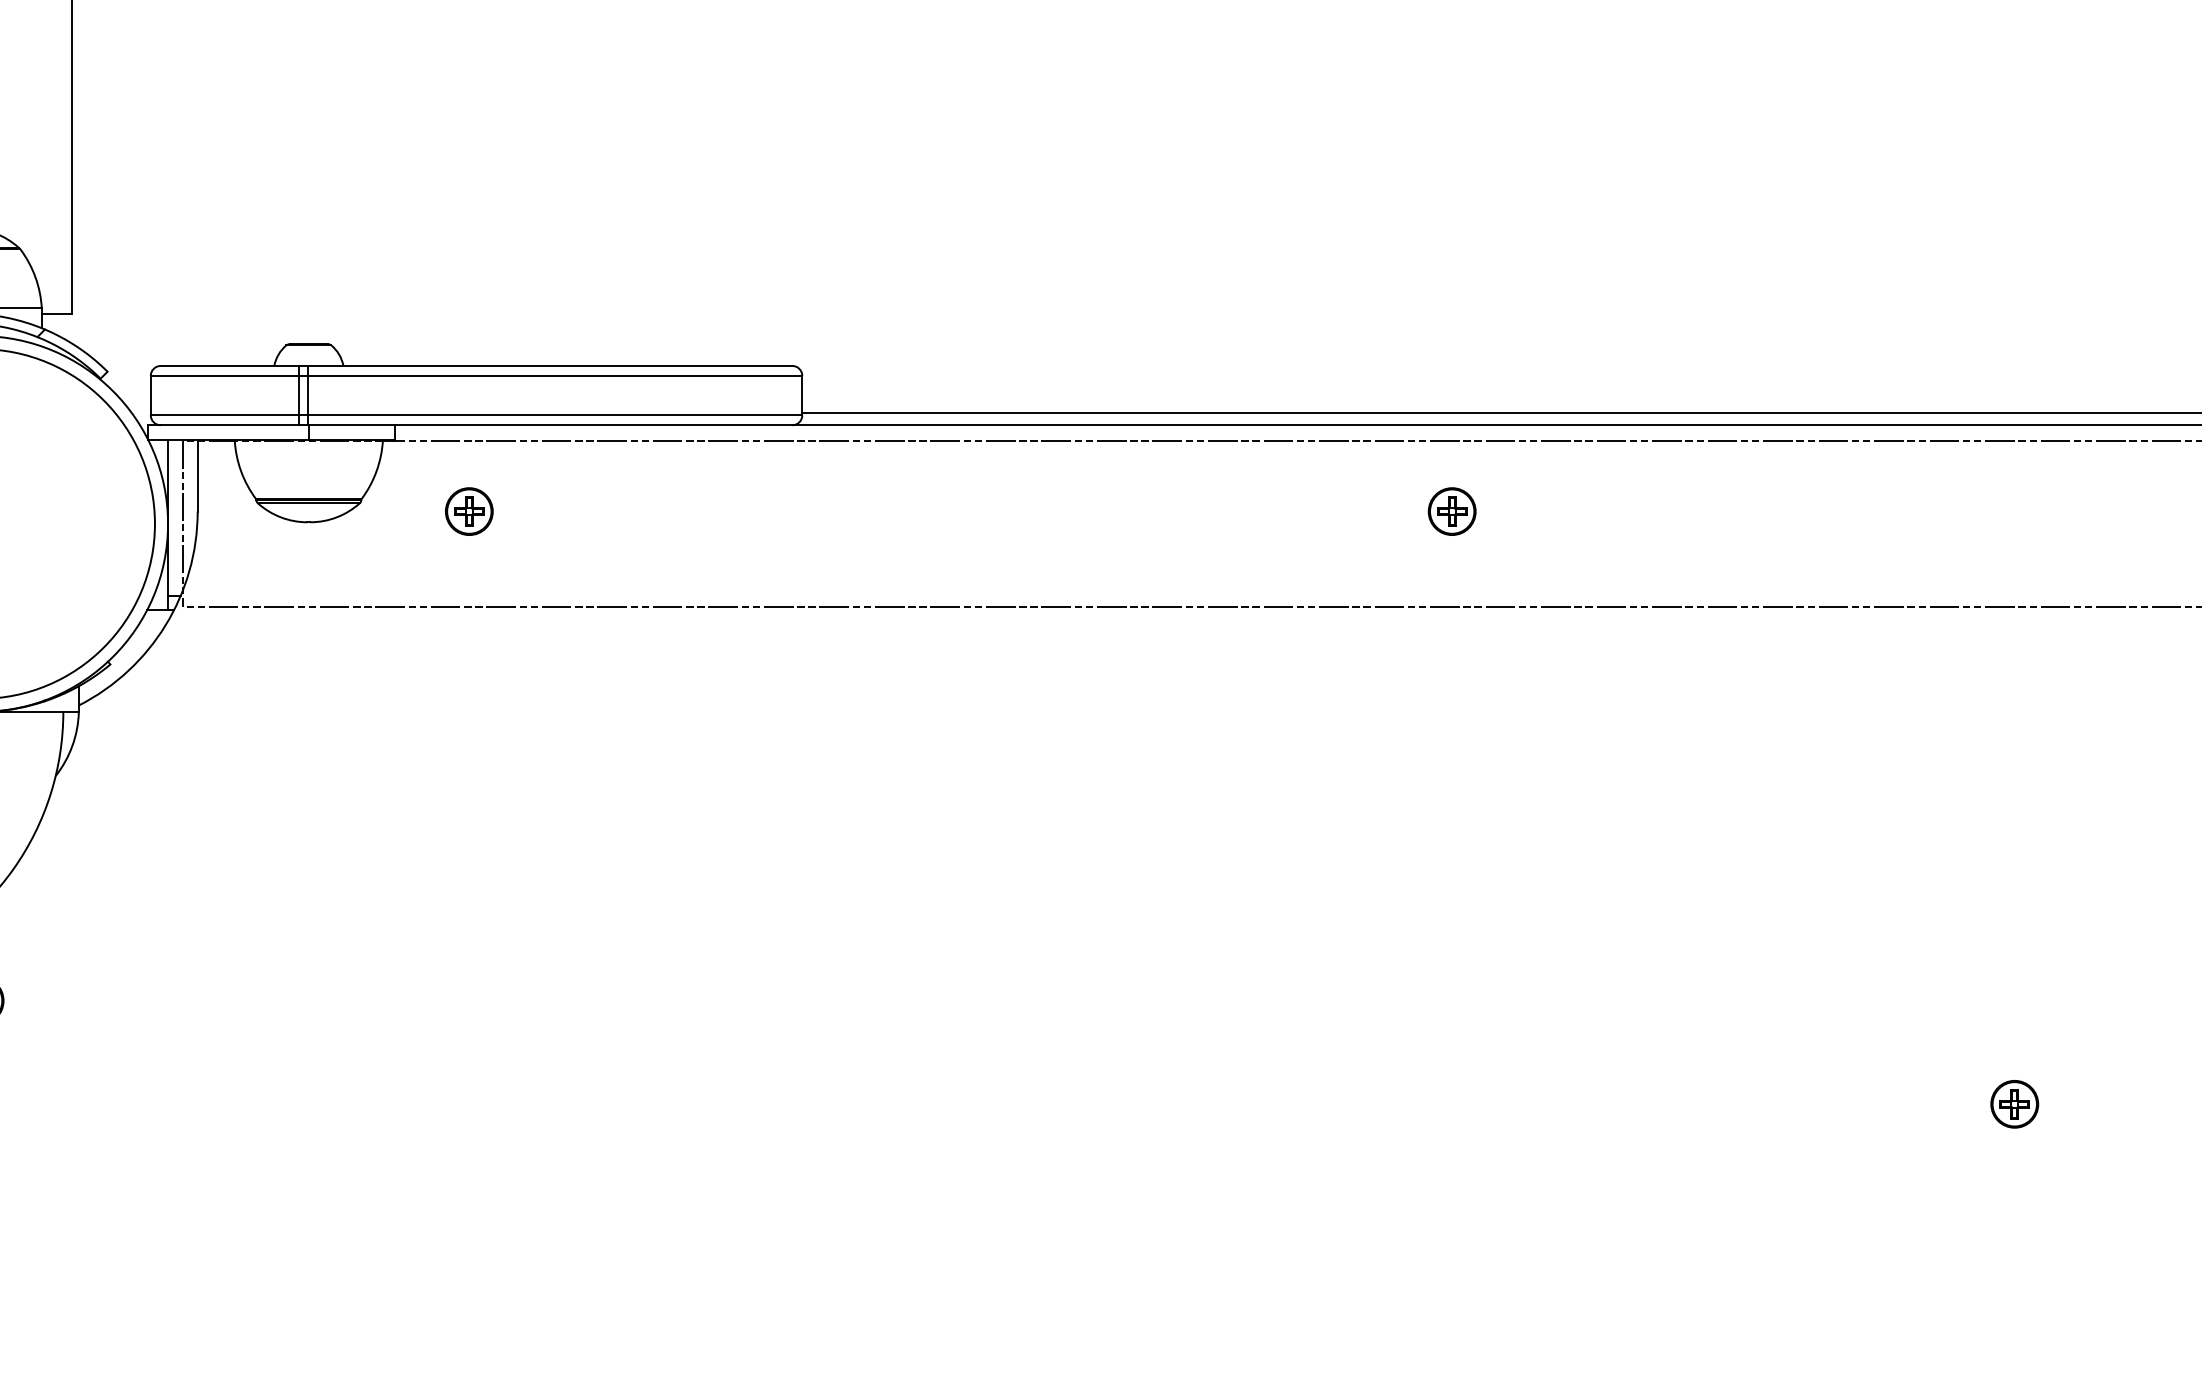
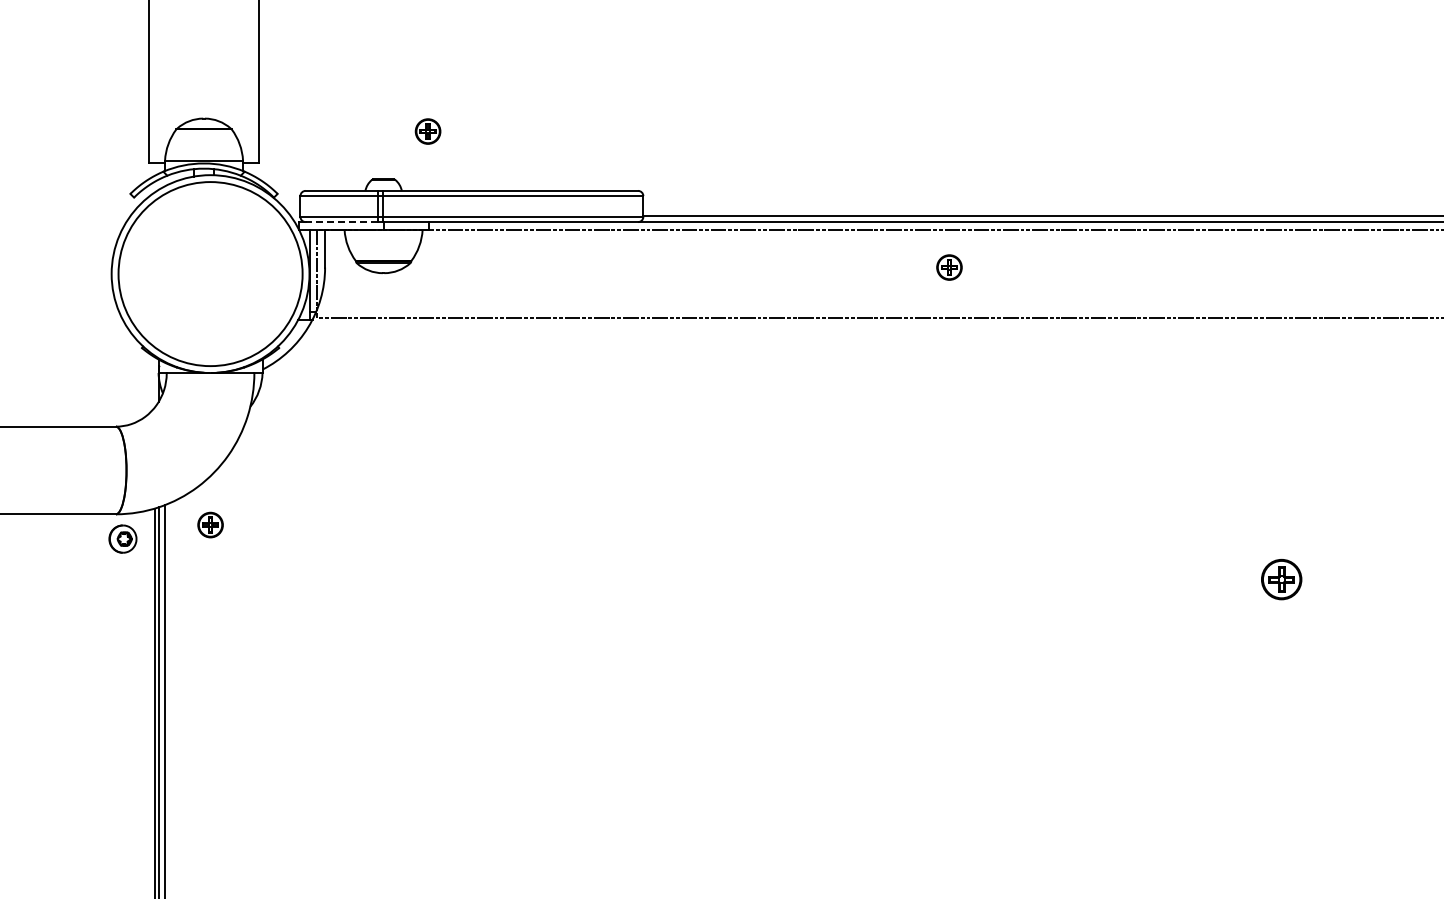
line: (228, 425) -> (341, 222), solid -> dashed
part: (468, 511) -> (427, 131), moved
part: (1452, 511) -> (949, 267), moved
part: (2014, 1104) -> (1281, 579), size x1.6

